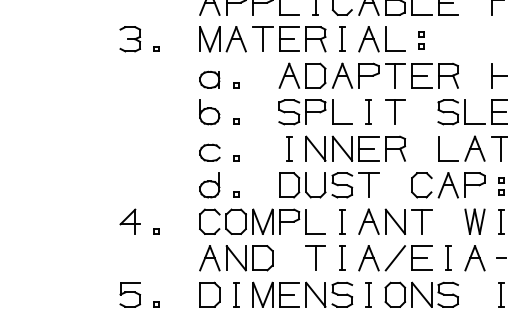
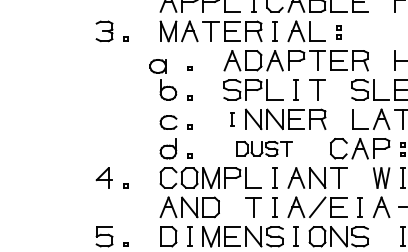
part: (209, 79) -> (157, 66), moved
part: (289, 148) -> (232, 119), size x0.7
part: (329, 185) -> (264, 148), size x0.7

